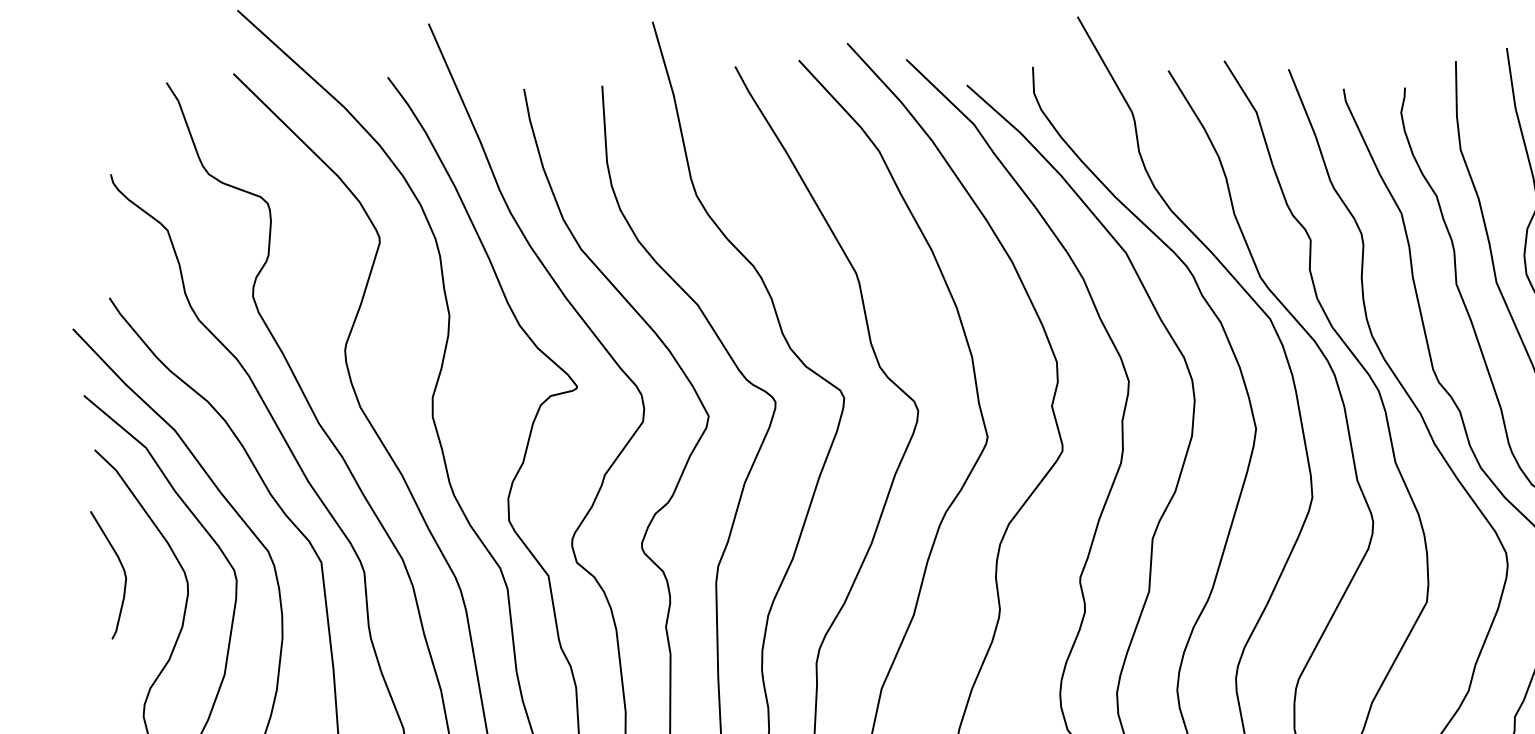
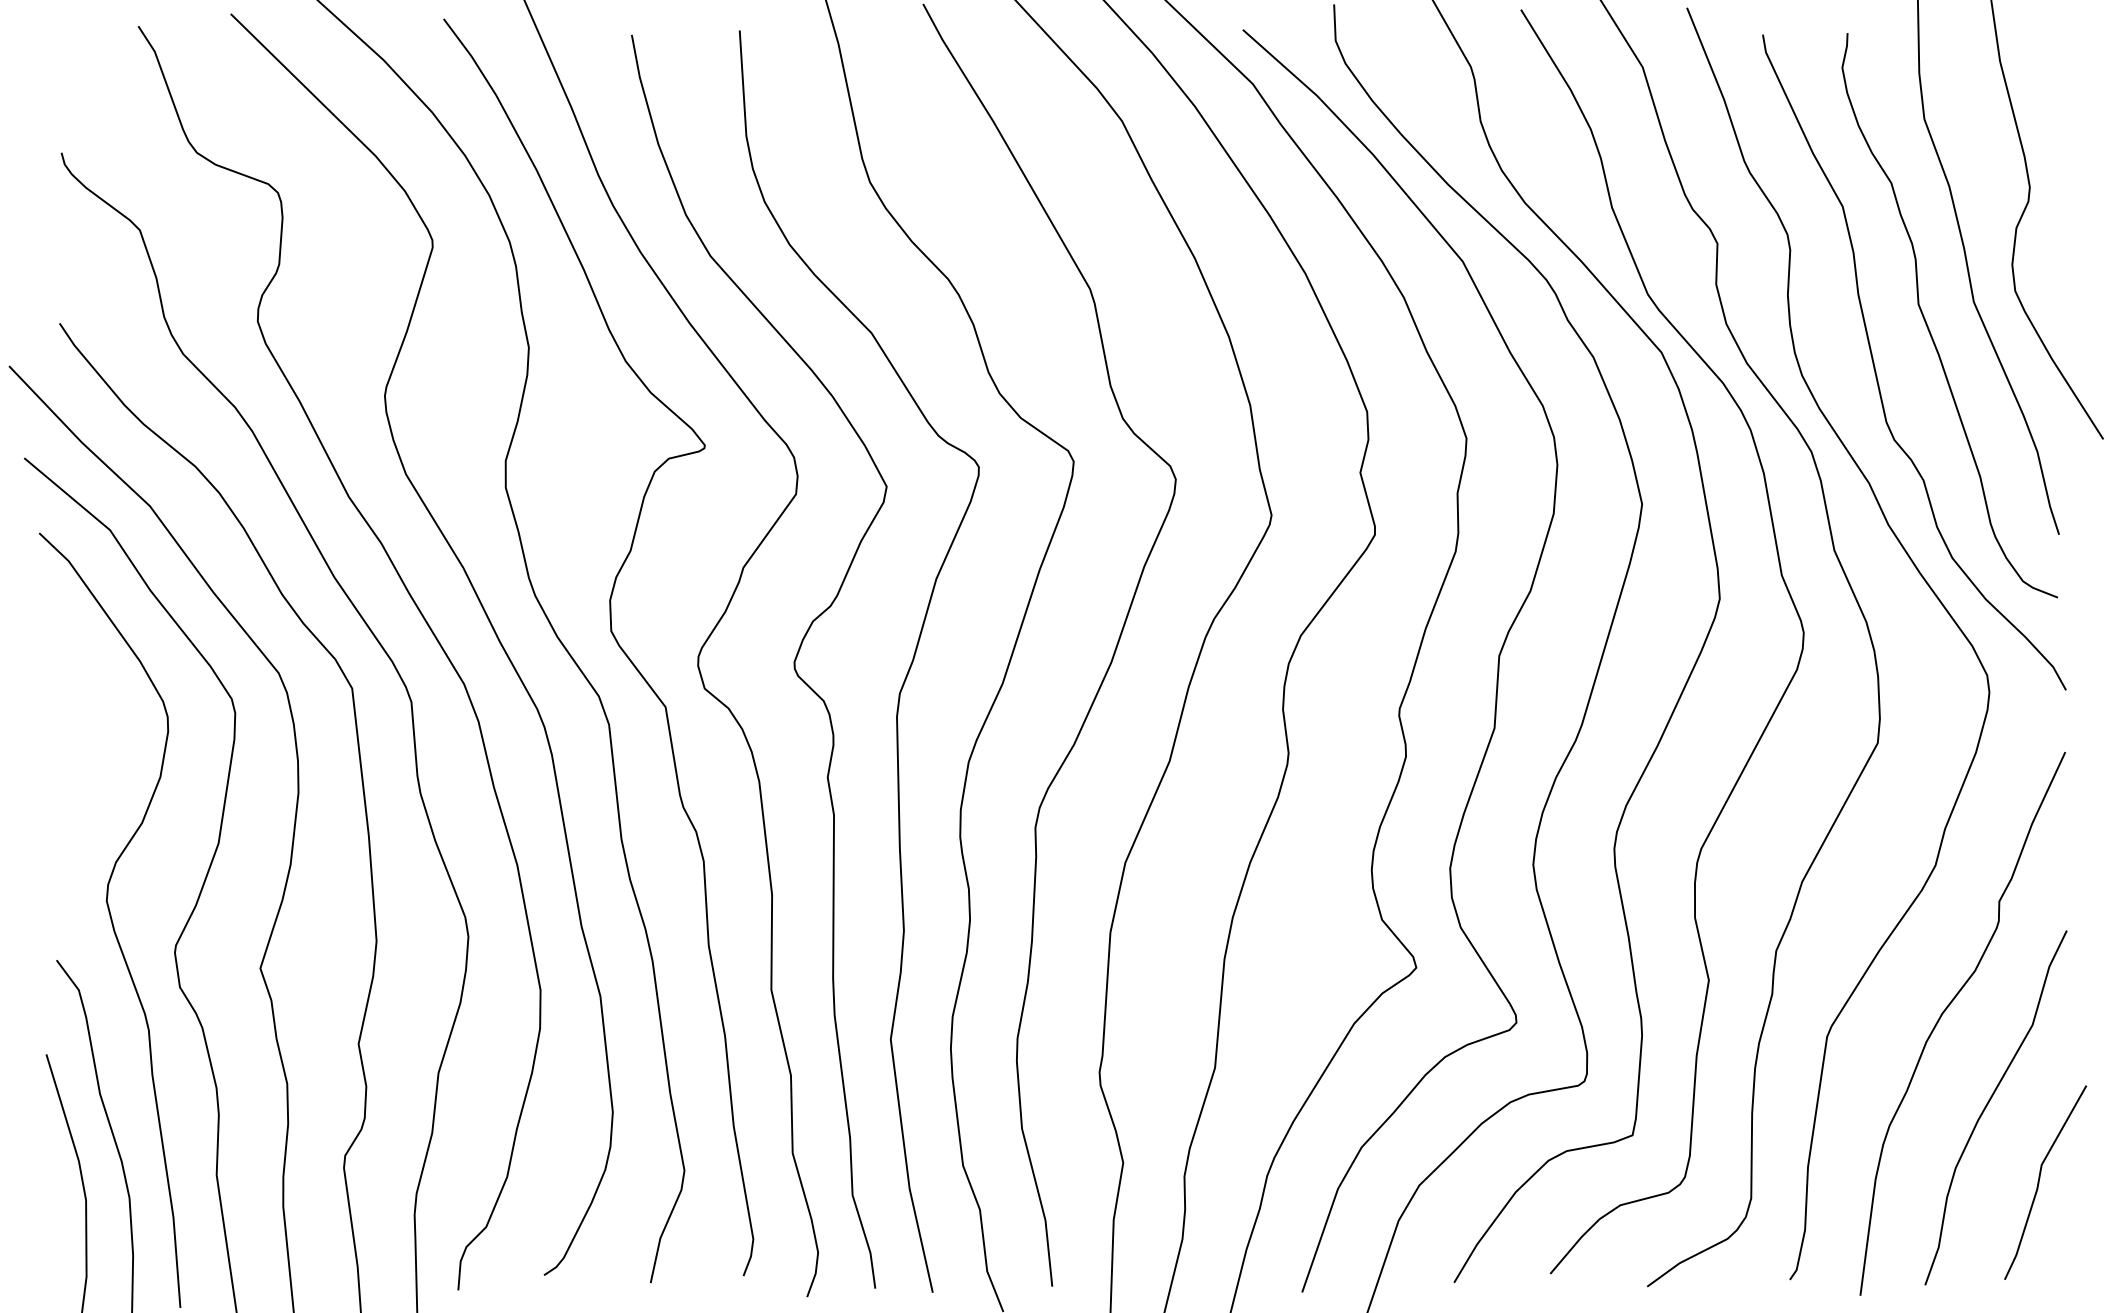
curve: (122, 568) -> (77, 696), removed

